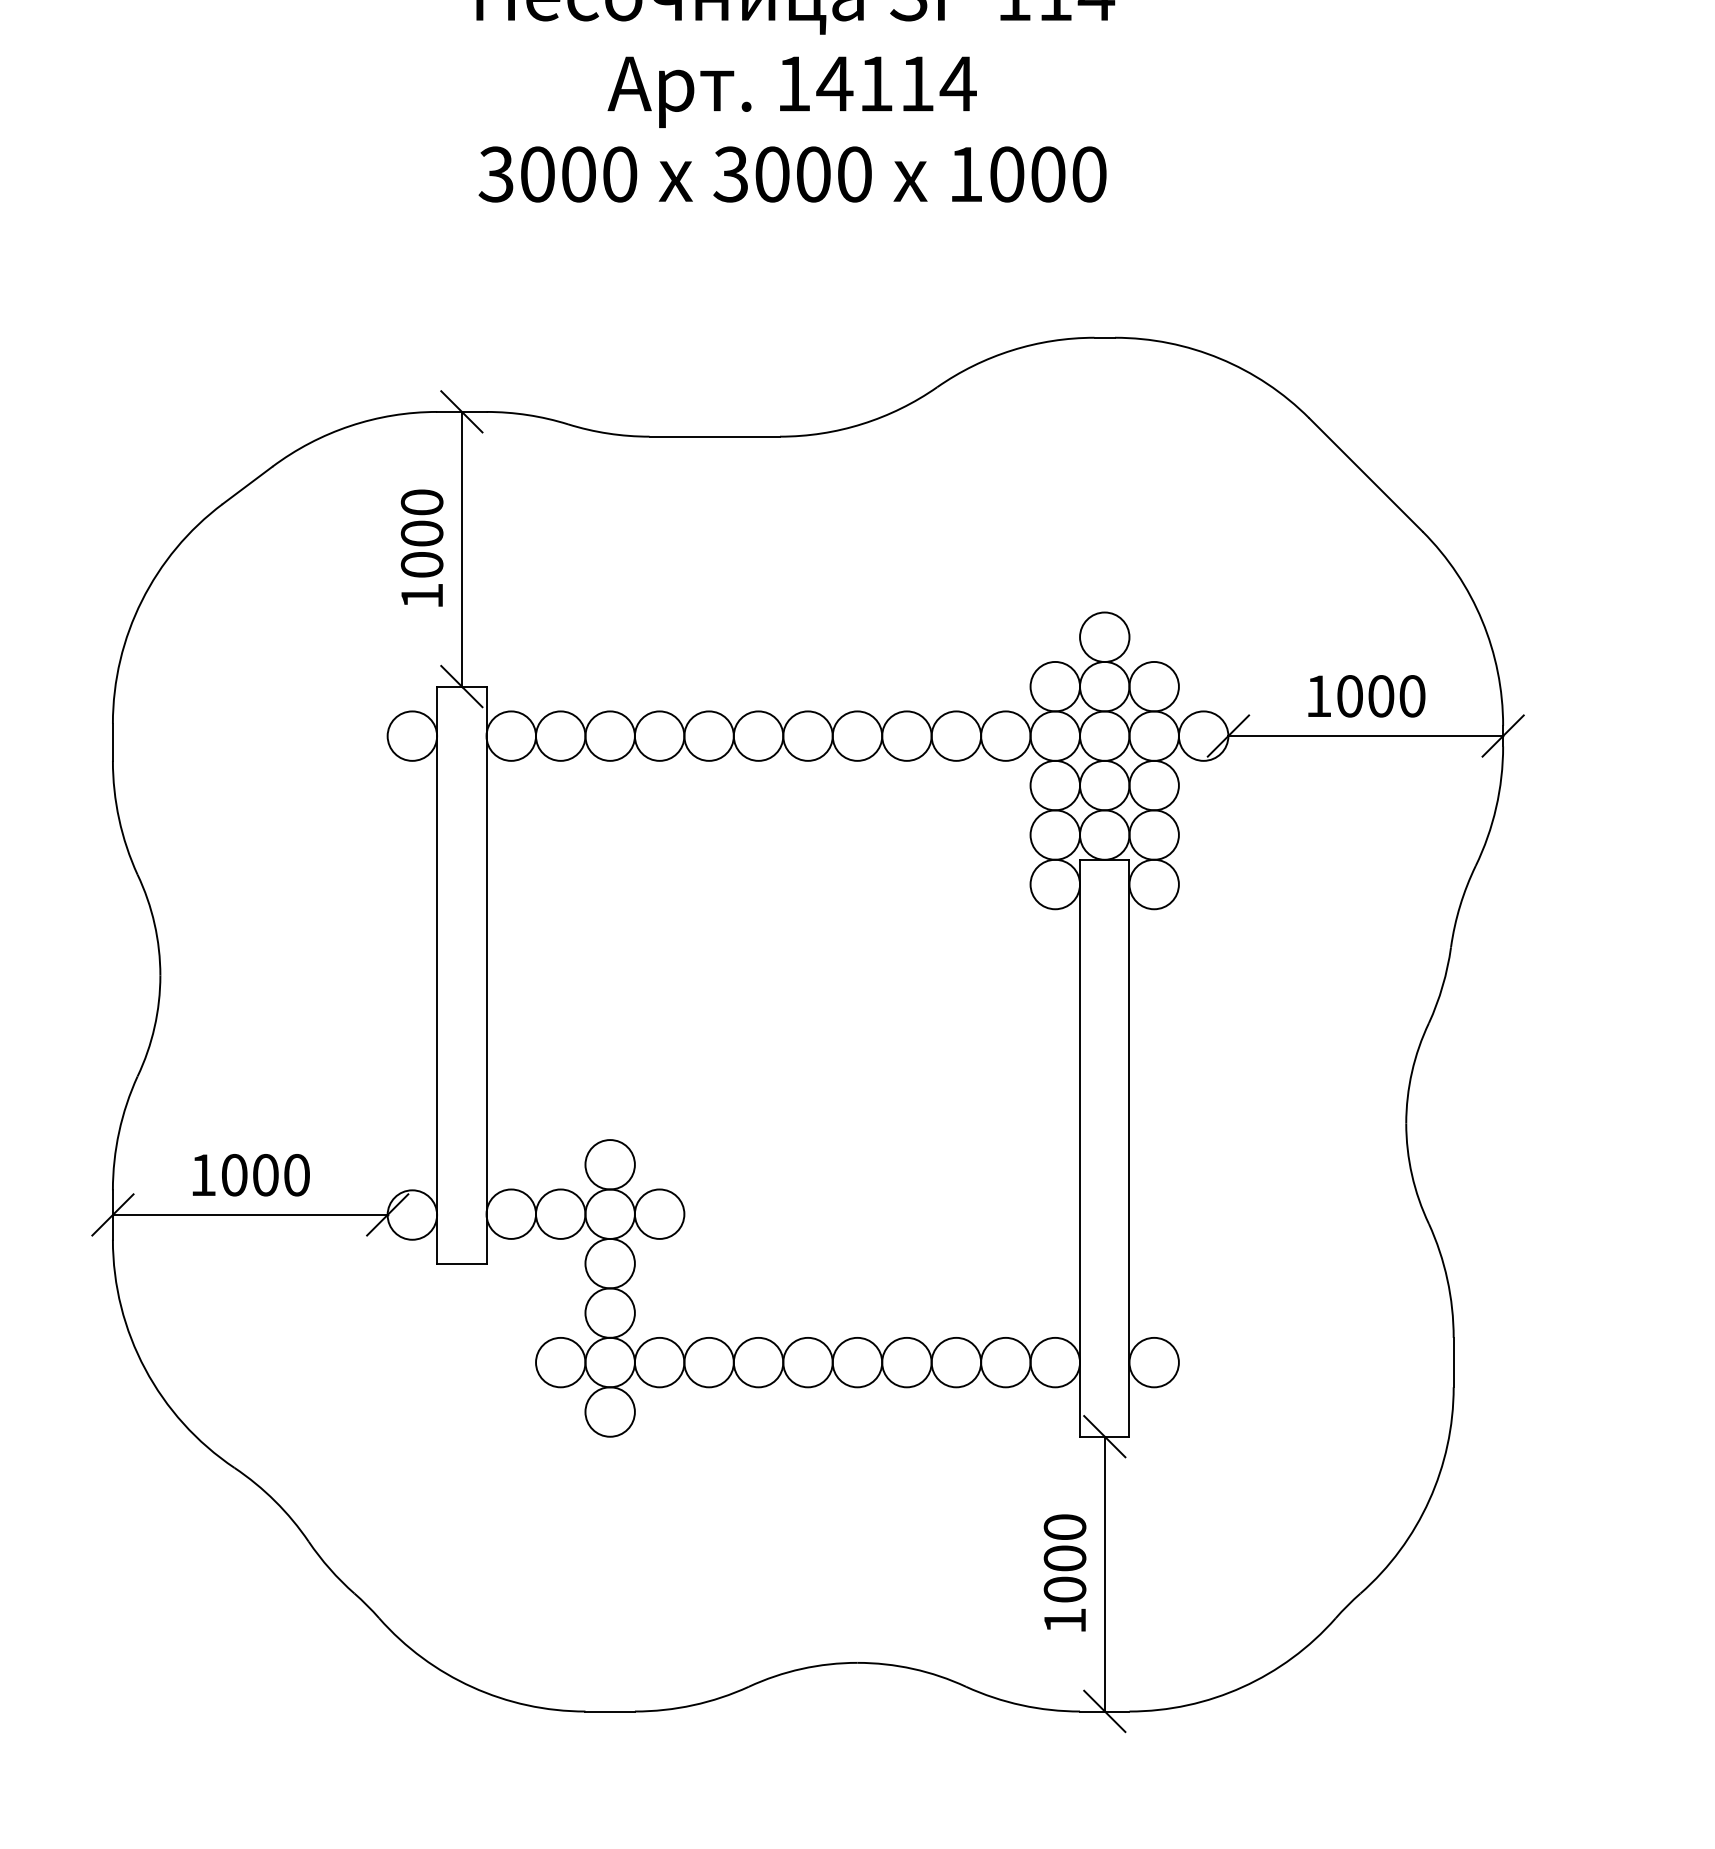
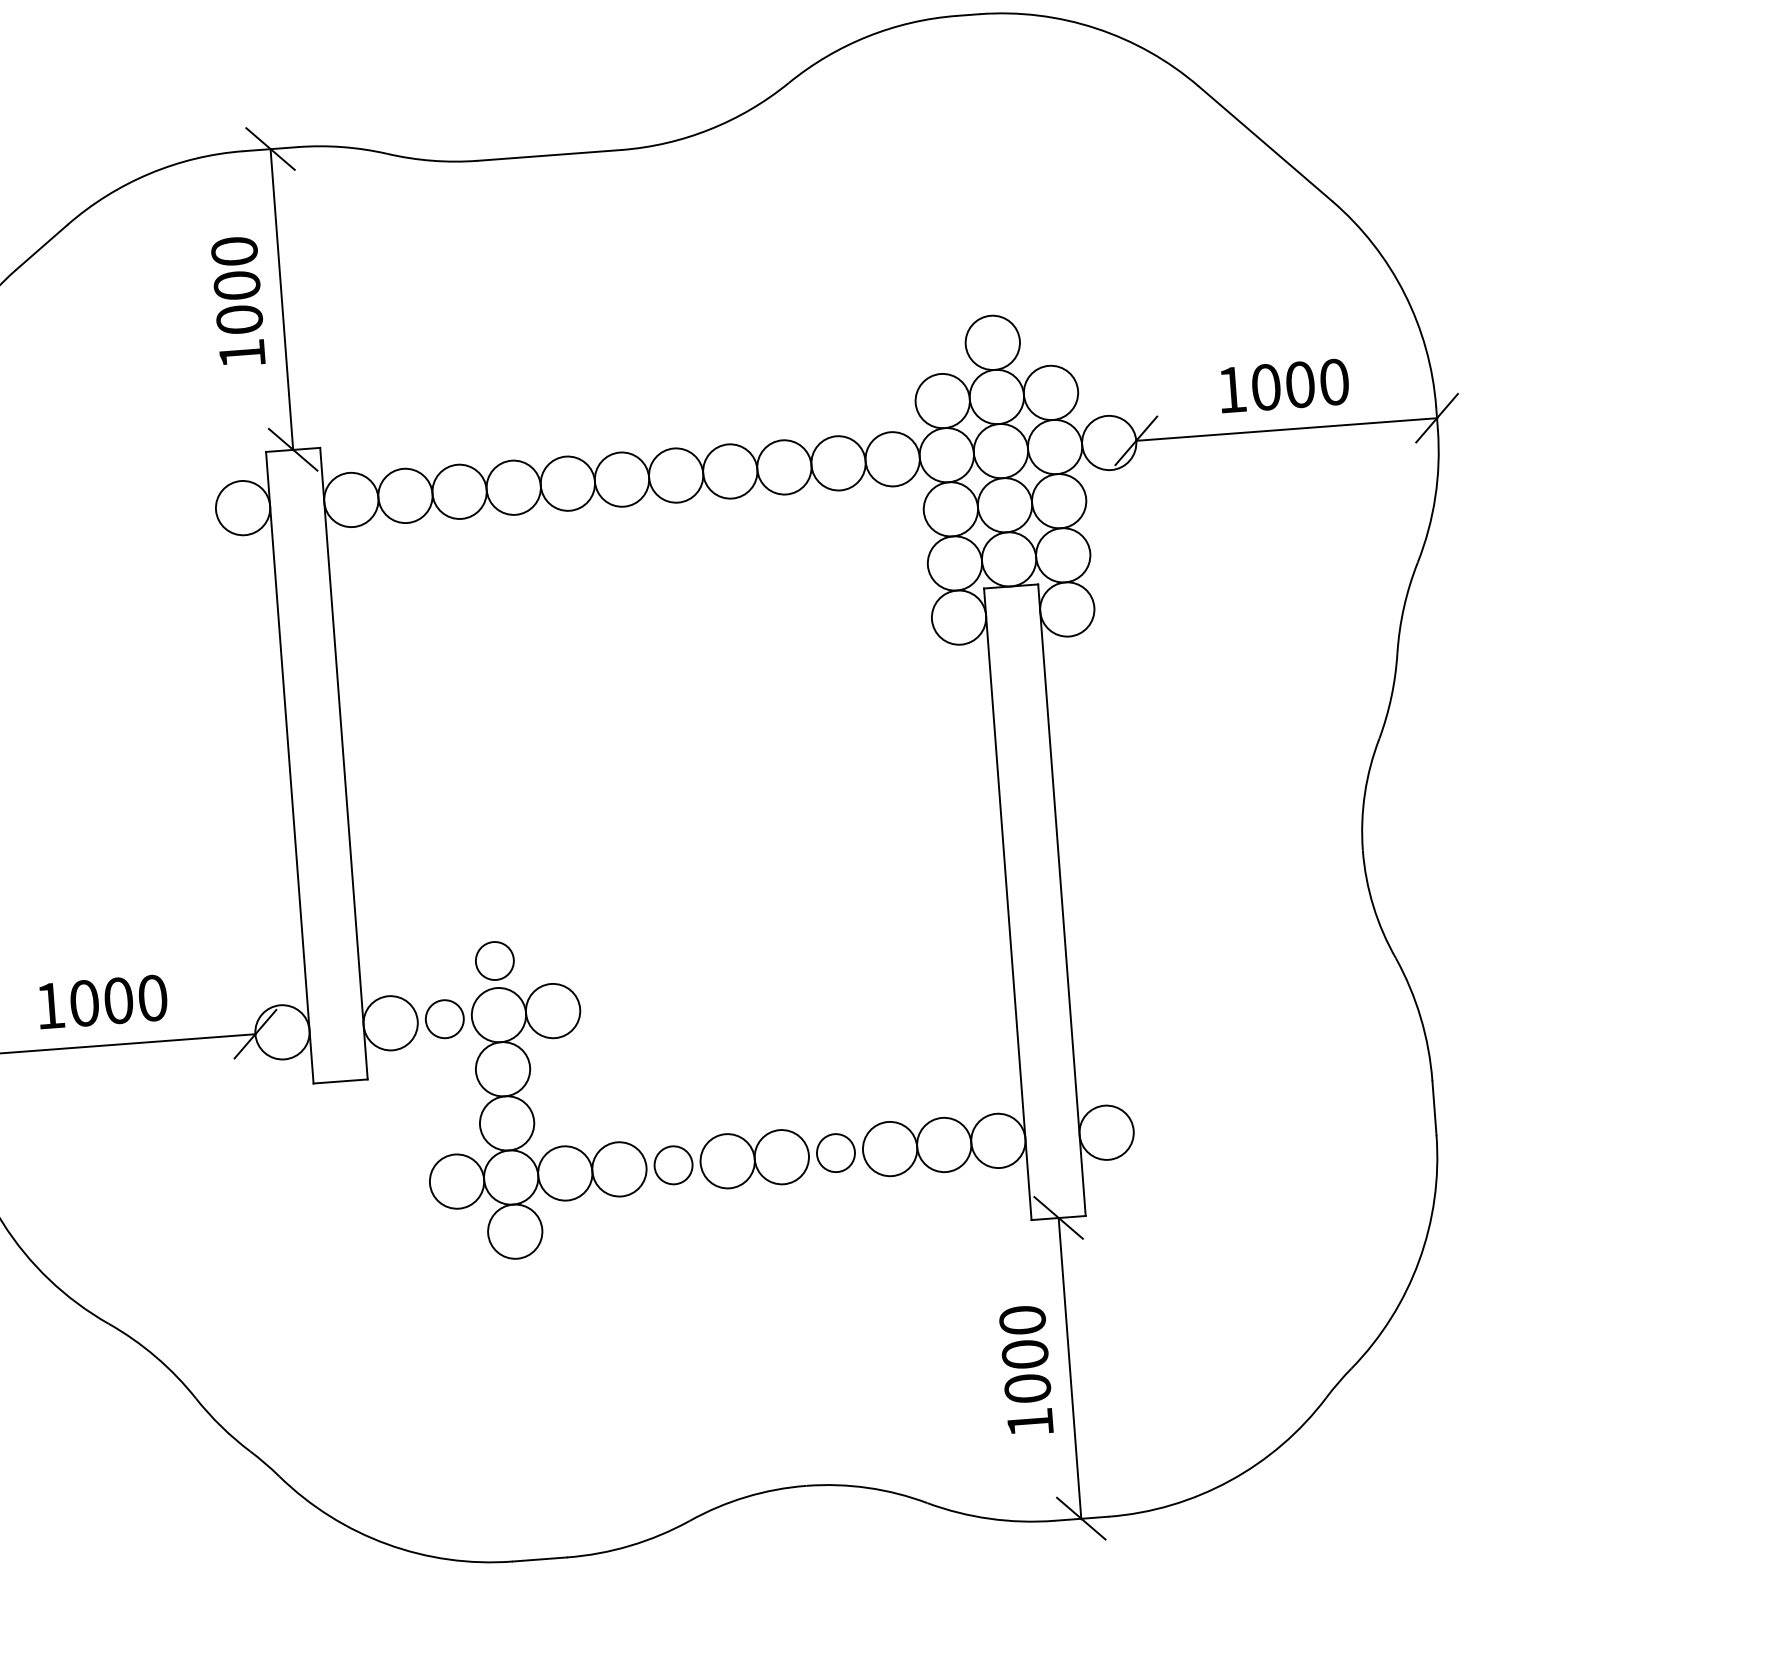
circle: (609, 1164) -> (494, 960), size x0.7
circle: (560, 1213) -> (444, 1018), size x0.7
circle: (758, 1362) -> (673, 1165), size x0.7
circle: (906, 1362) -> (835, 1153), size x0.7

